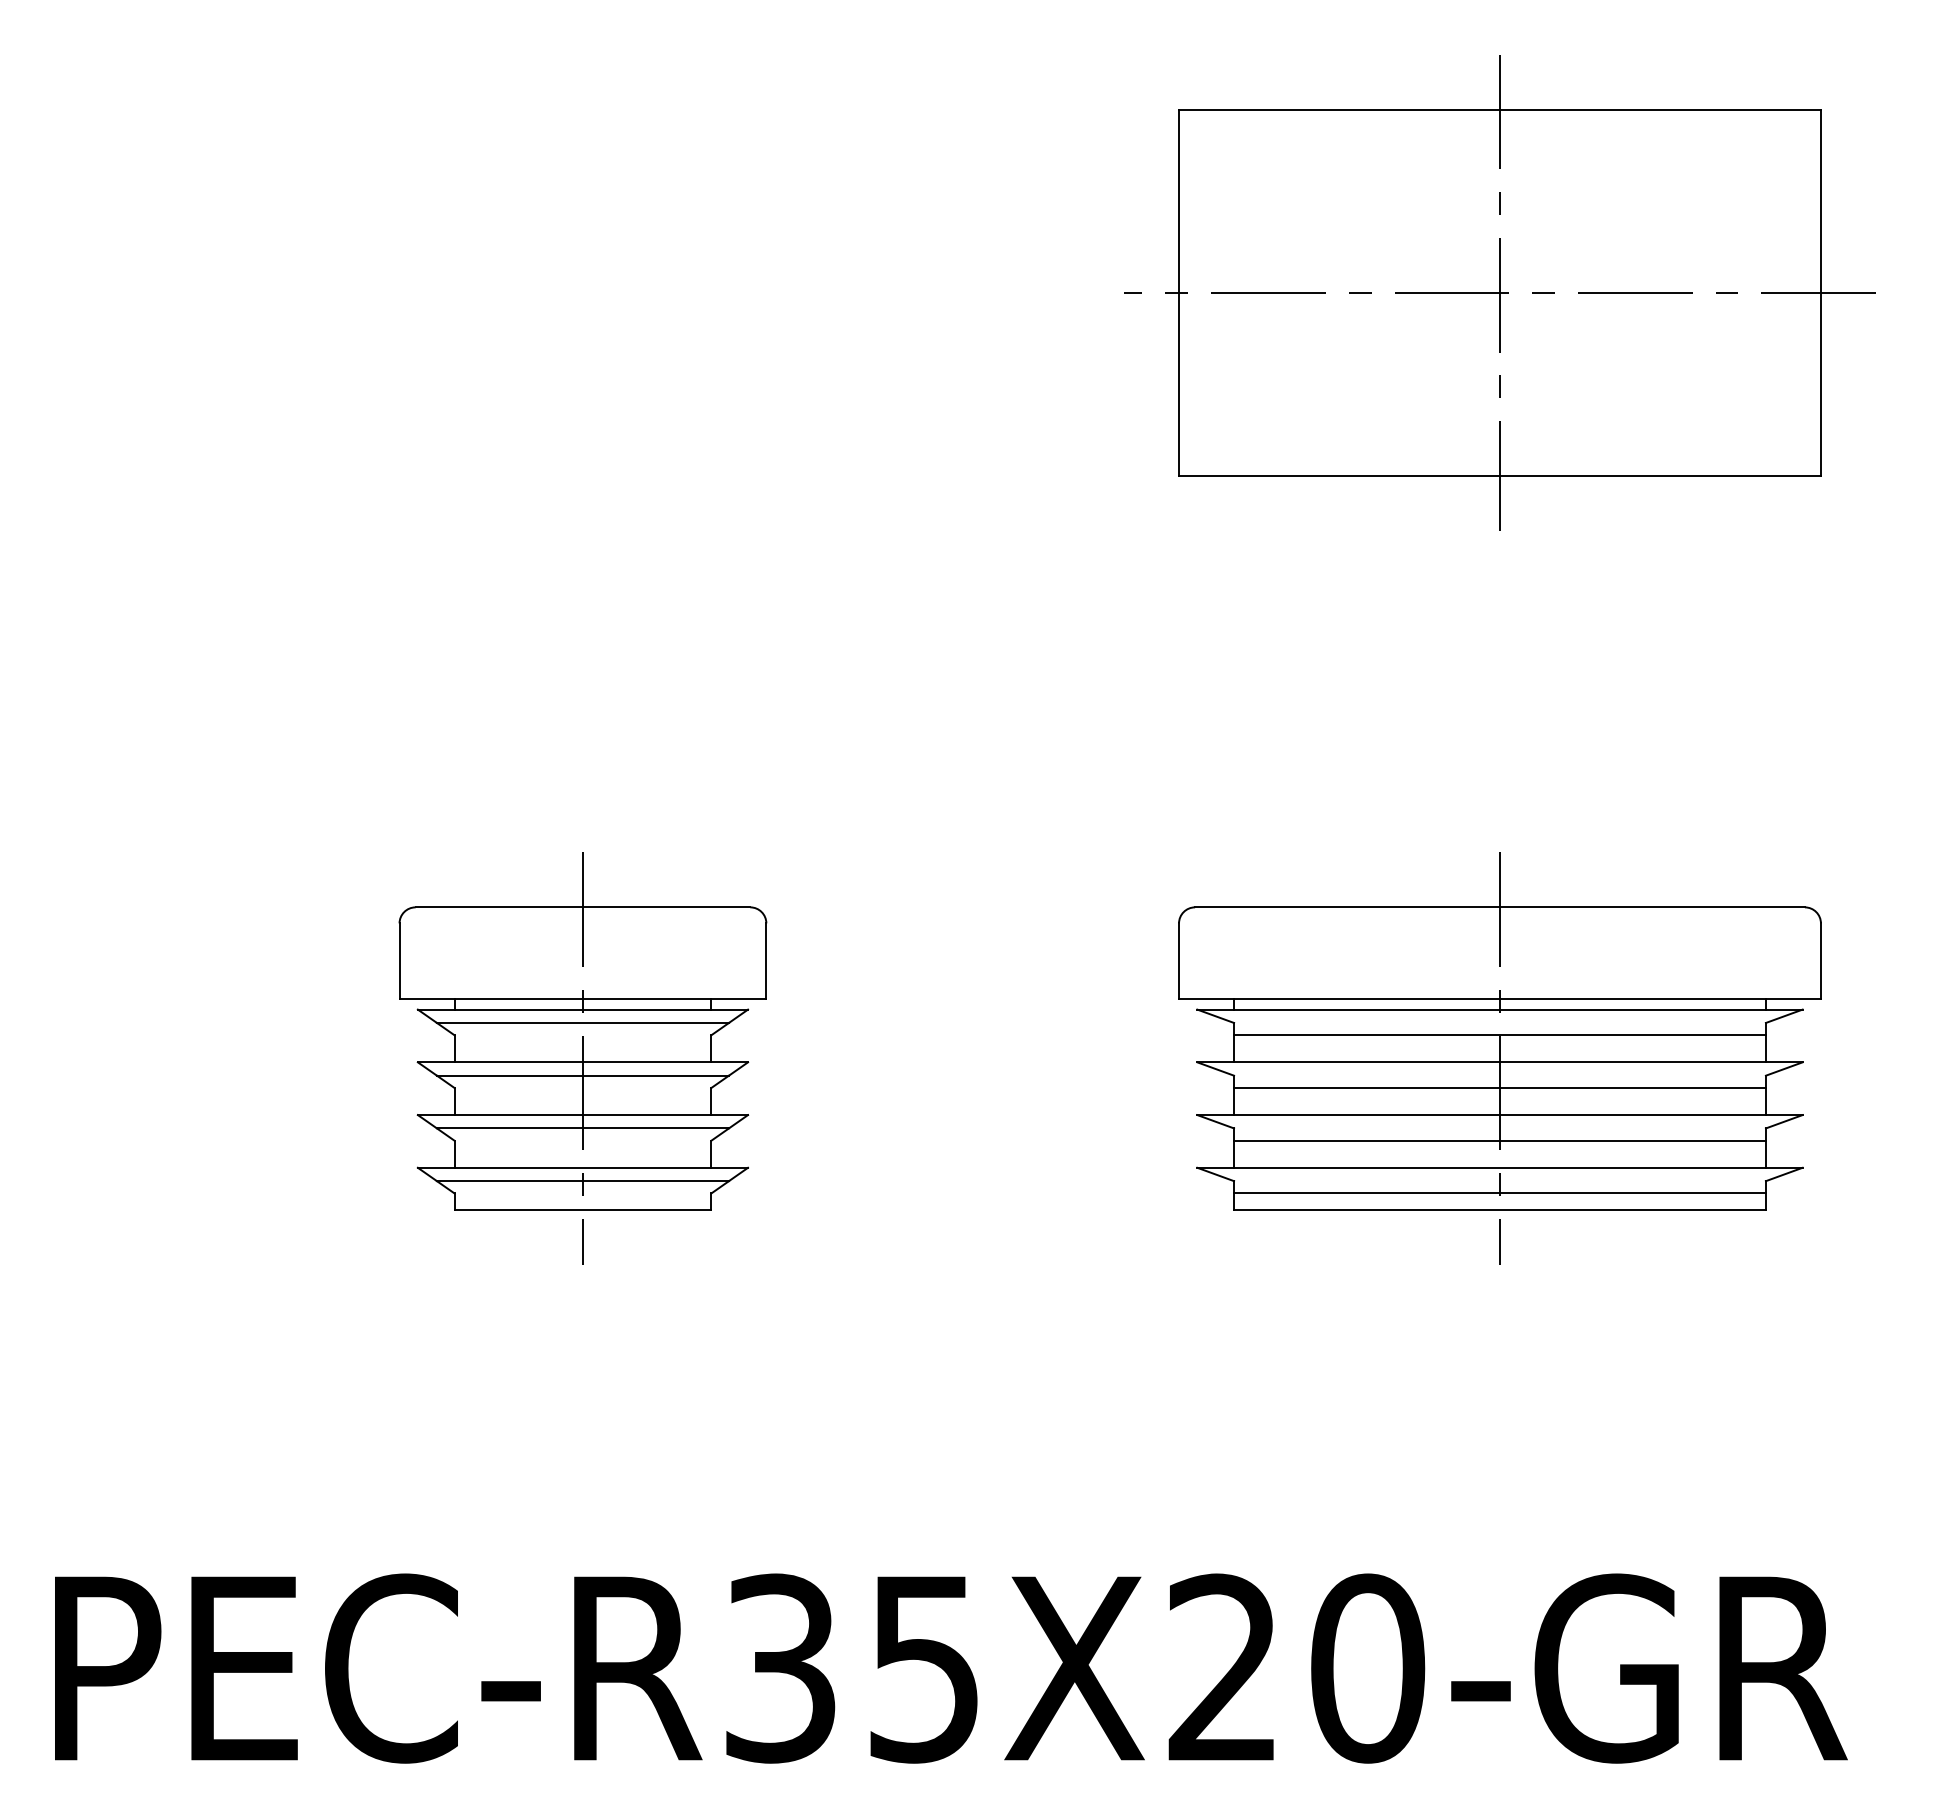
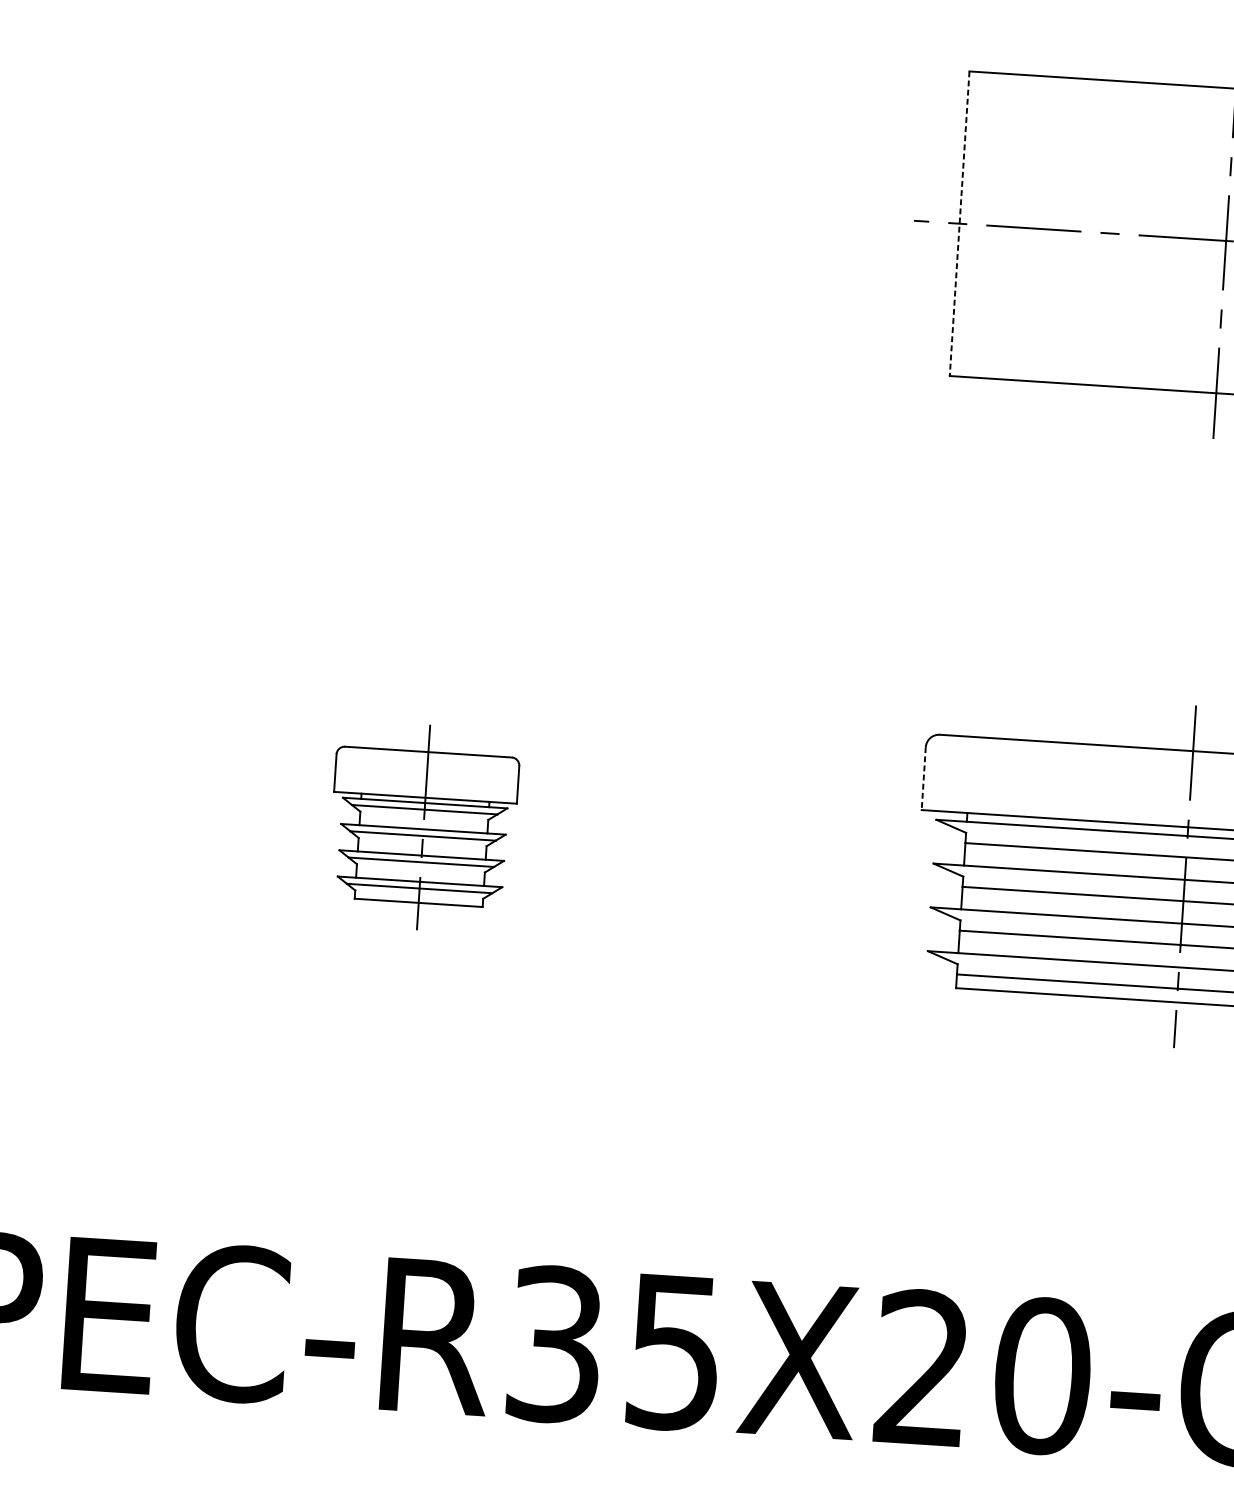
line: (1179, 293) -> (960, 224), solid -> dashed
line: (1179, 961) -> (924, 778), solid -> dashed
part: (582, 1058) -> (423, 827), size x0.6

